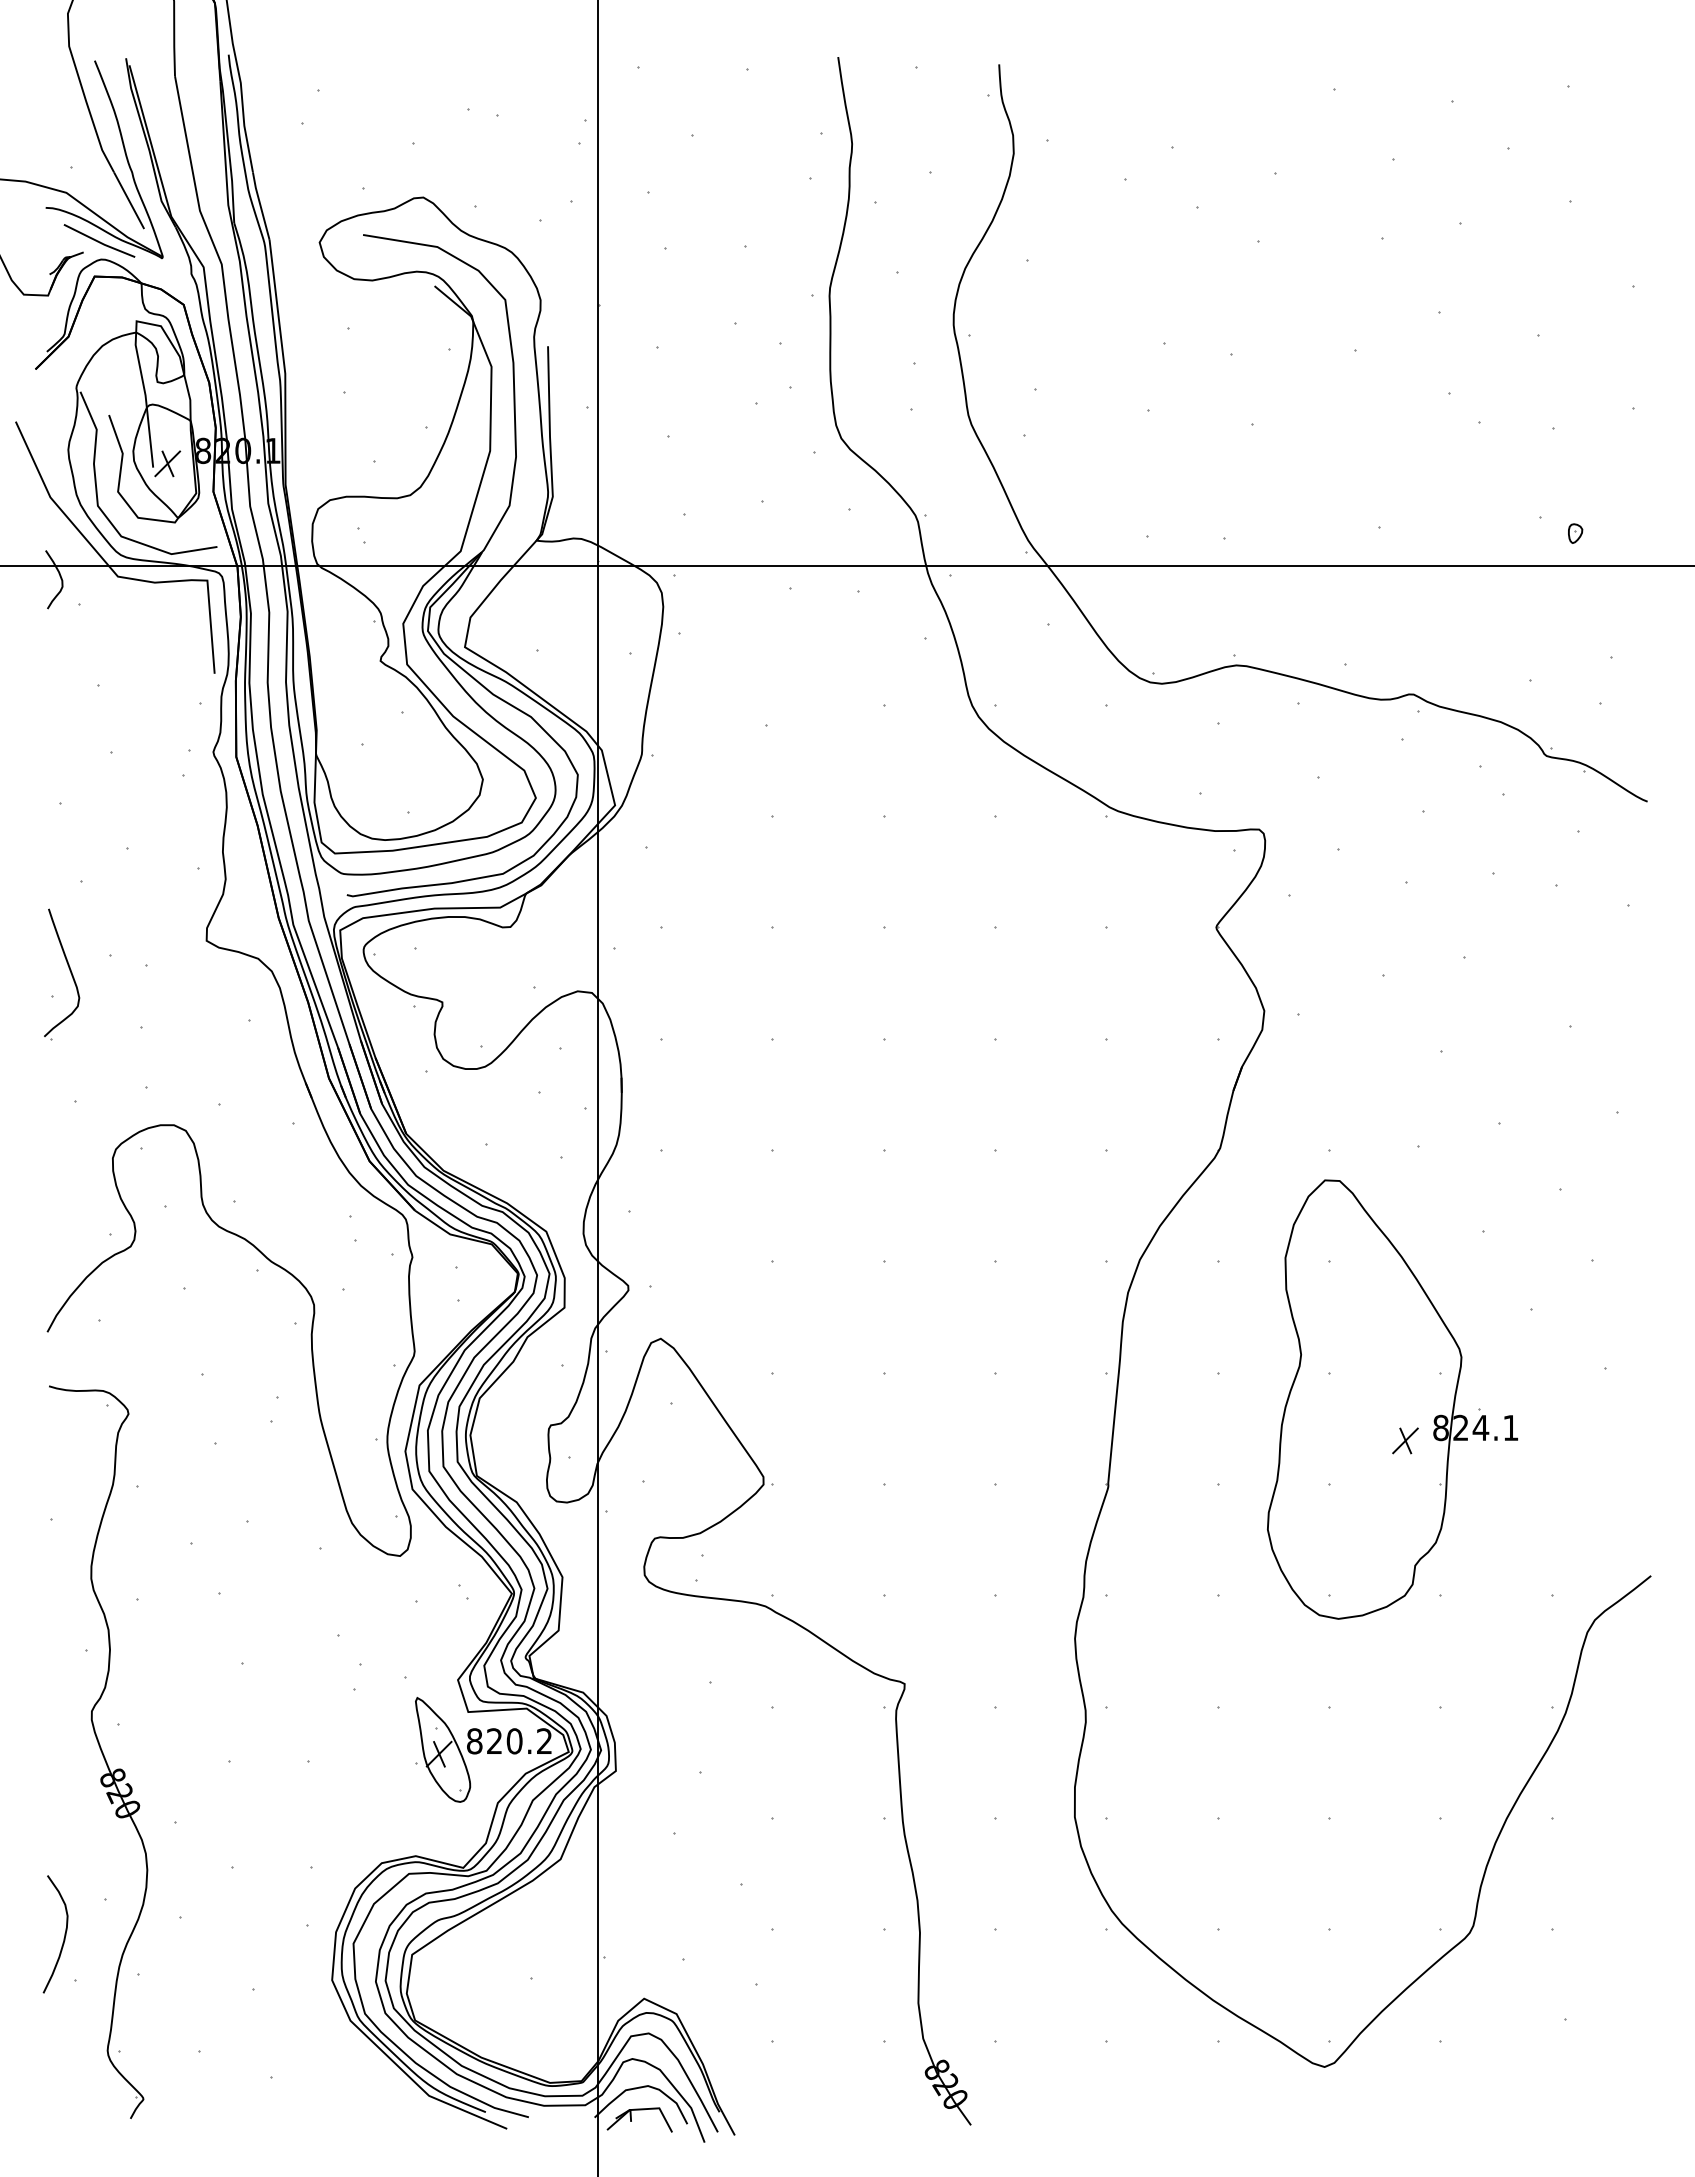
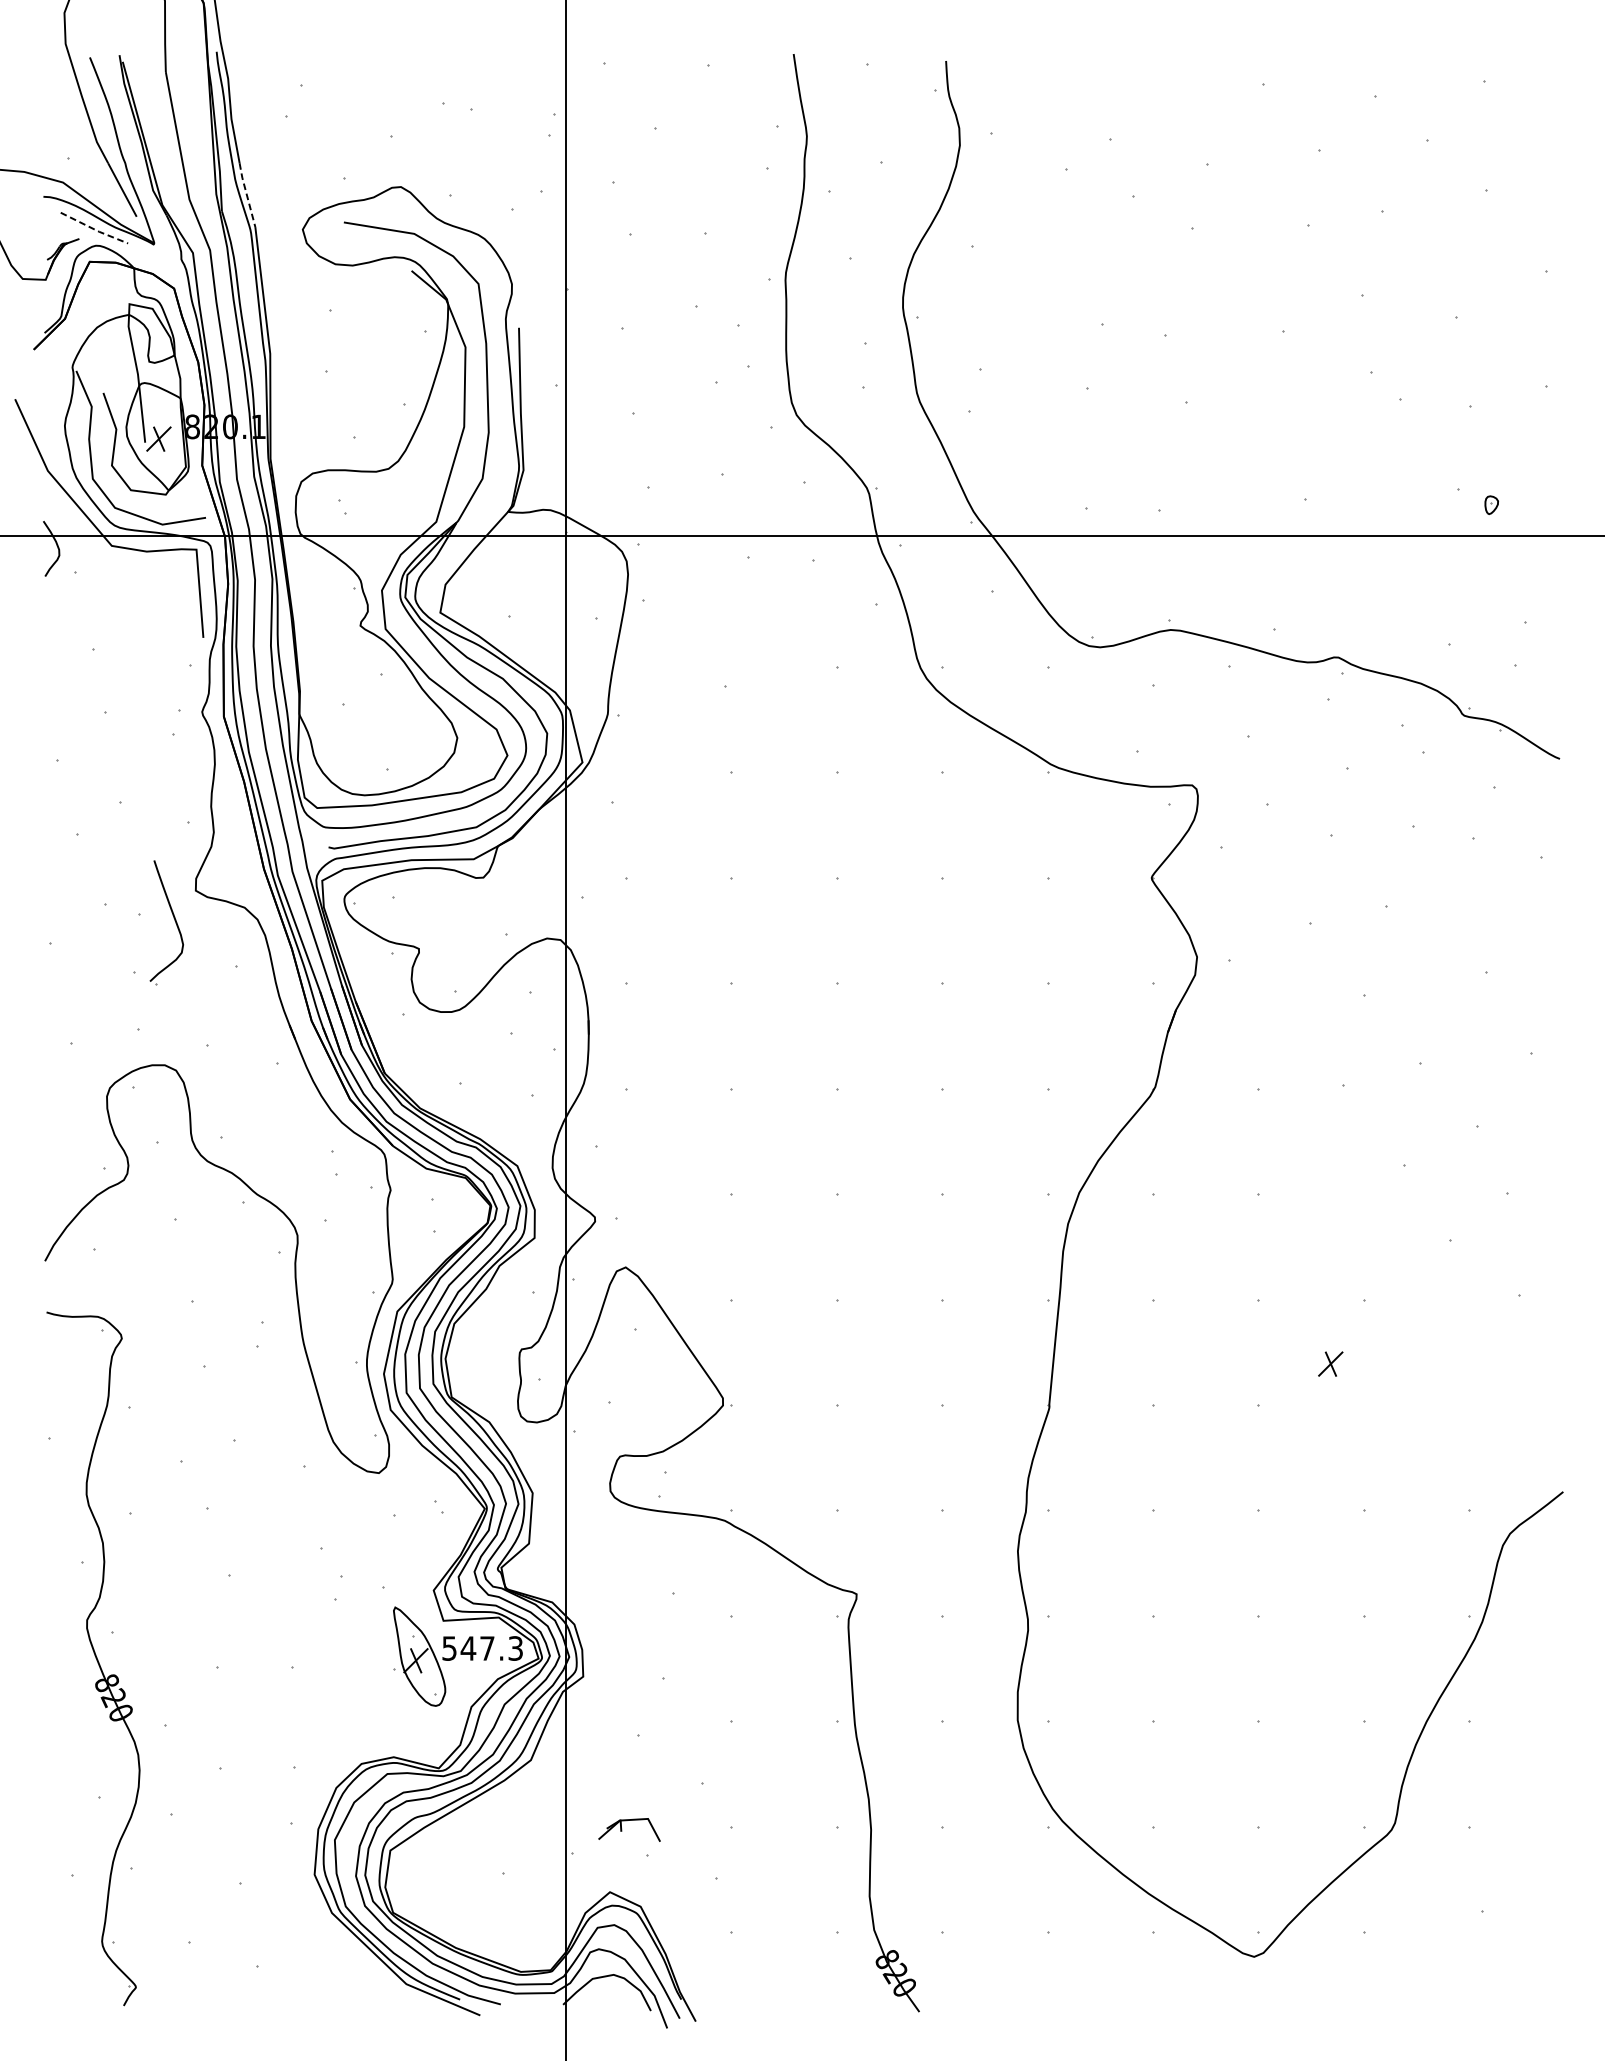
line: (260, 206) -> (246, 195), solid -> dashed
line: (99, 242) -> (94, 229), solid -> dashed
part: (69, 970) -> (173, 918), moved
part: (1392, 1399) -> (1318, 1324), removed
text: (509, 1741) -> (482, 1648), 820.2 -> 547.3
curve: (63, 1938) -> (60, 1835), removed
part: (631, 2119) -> (621, 1829), moved

